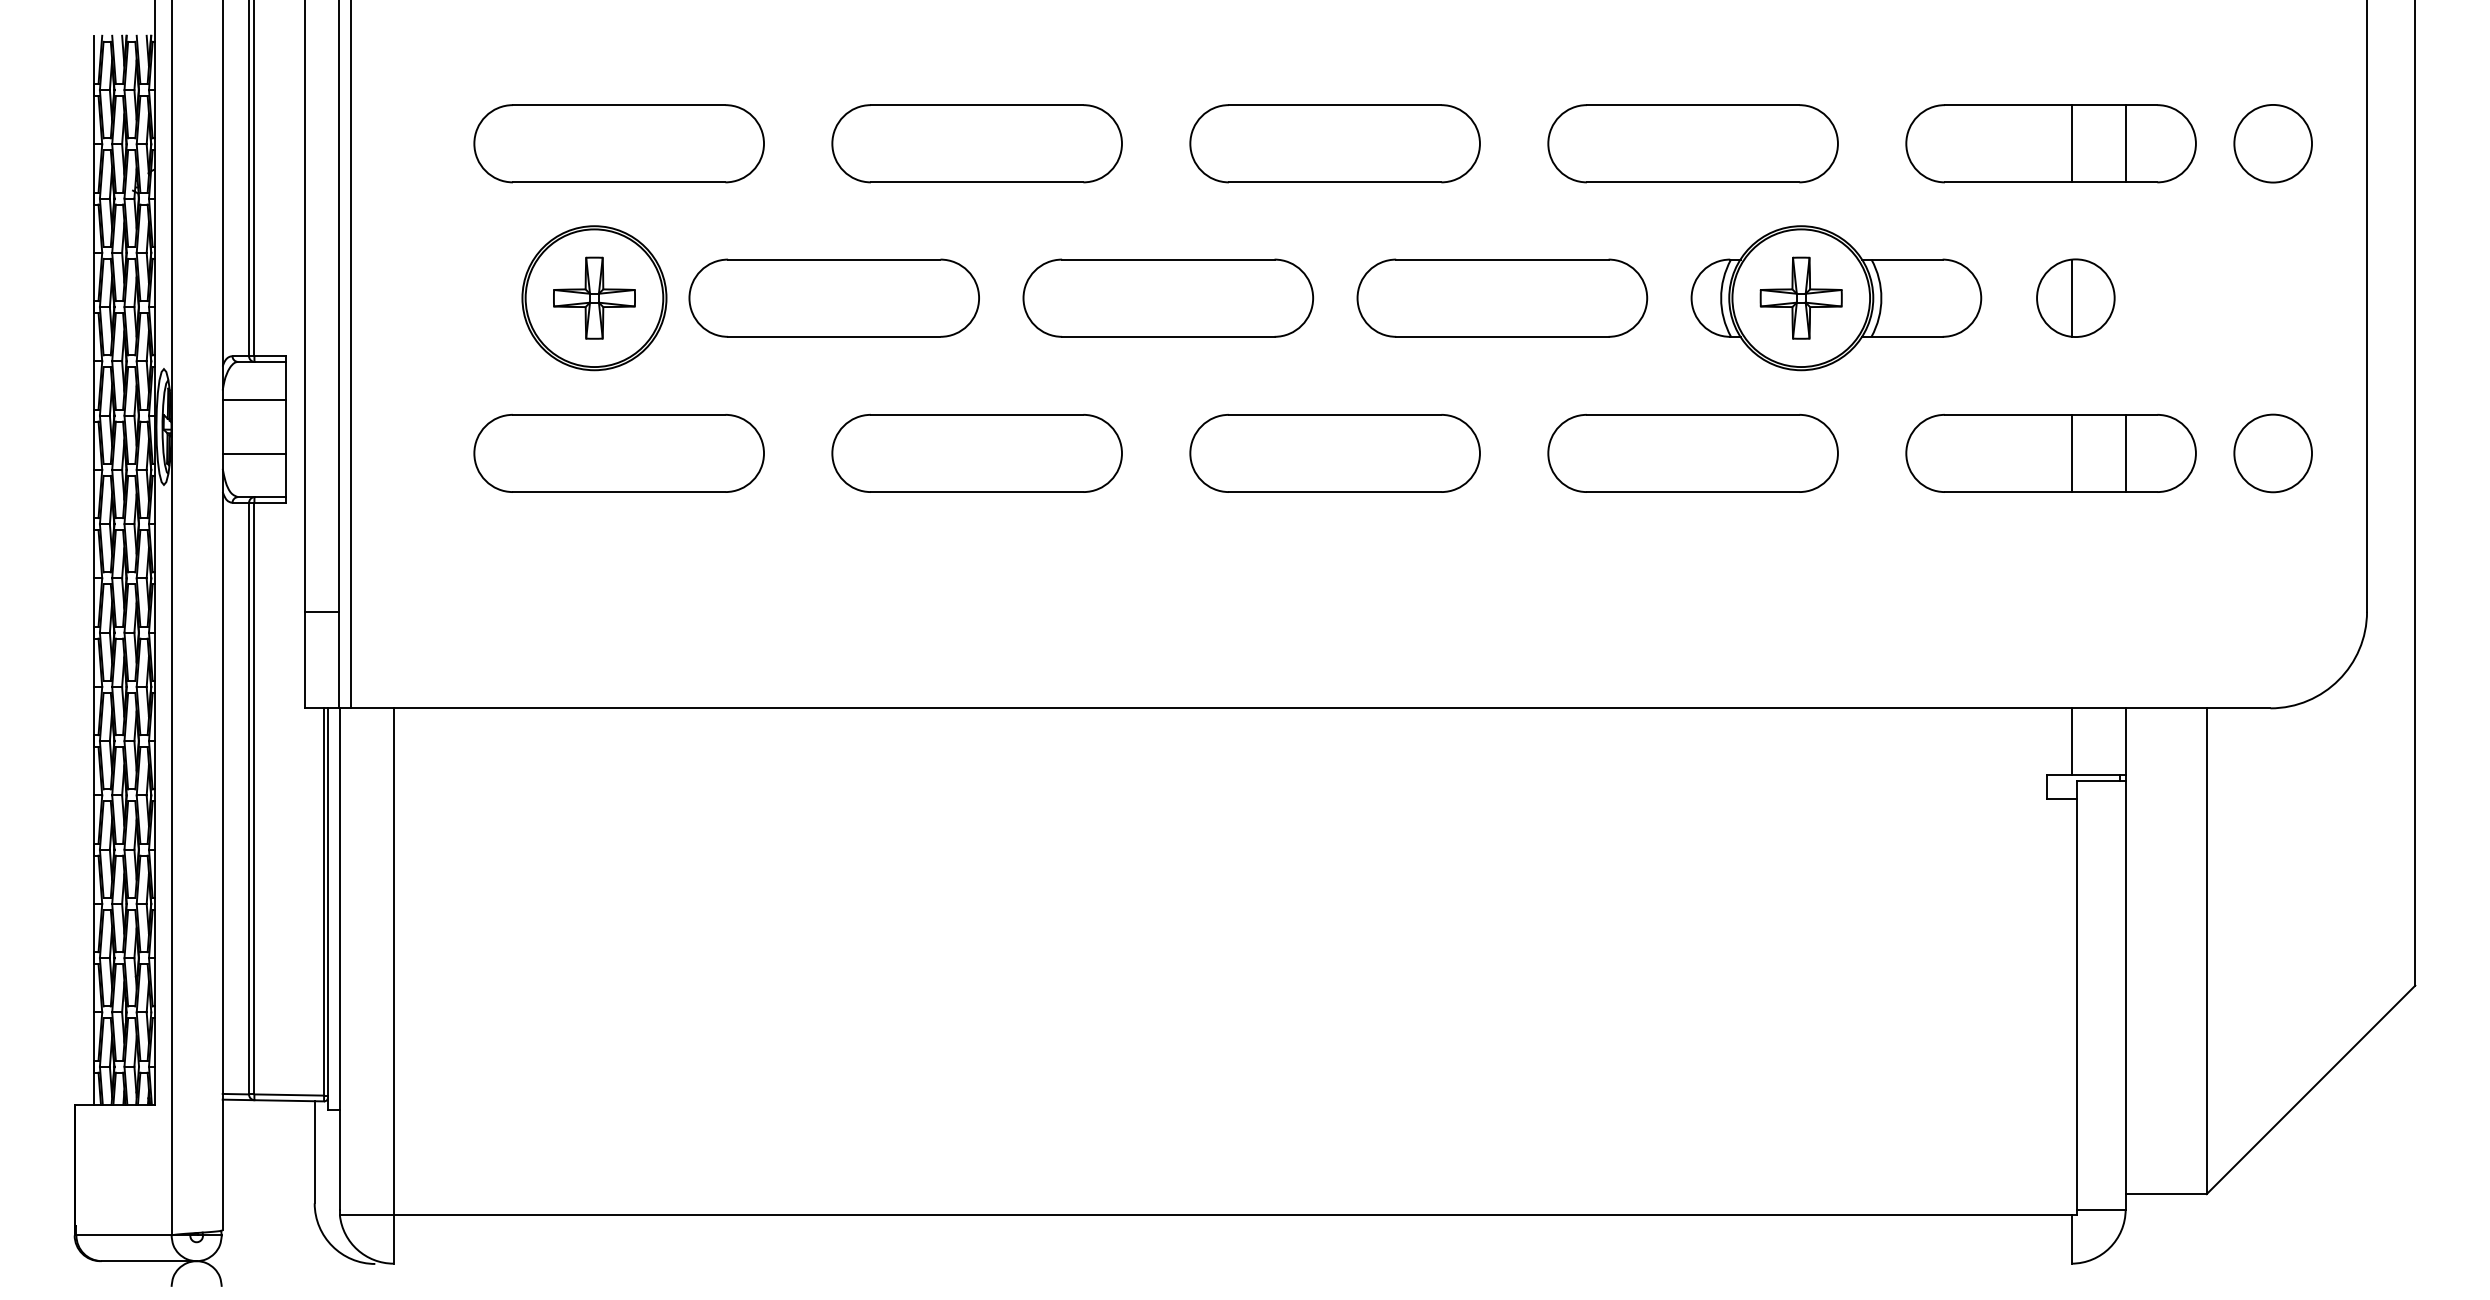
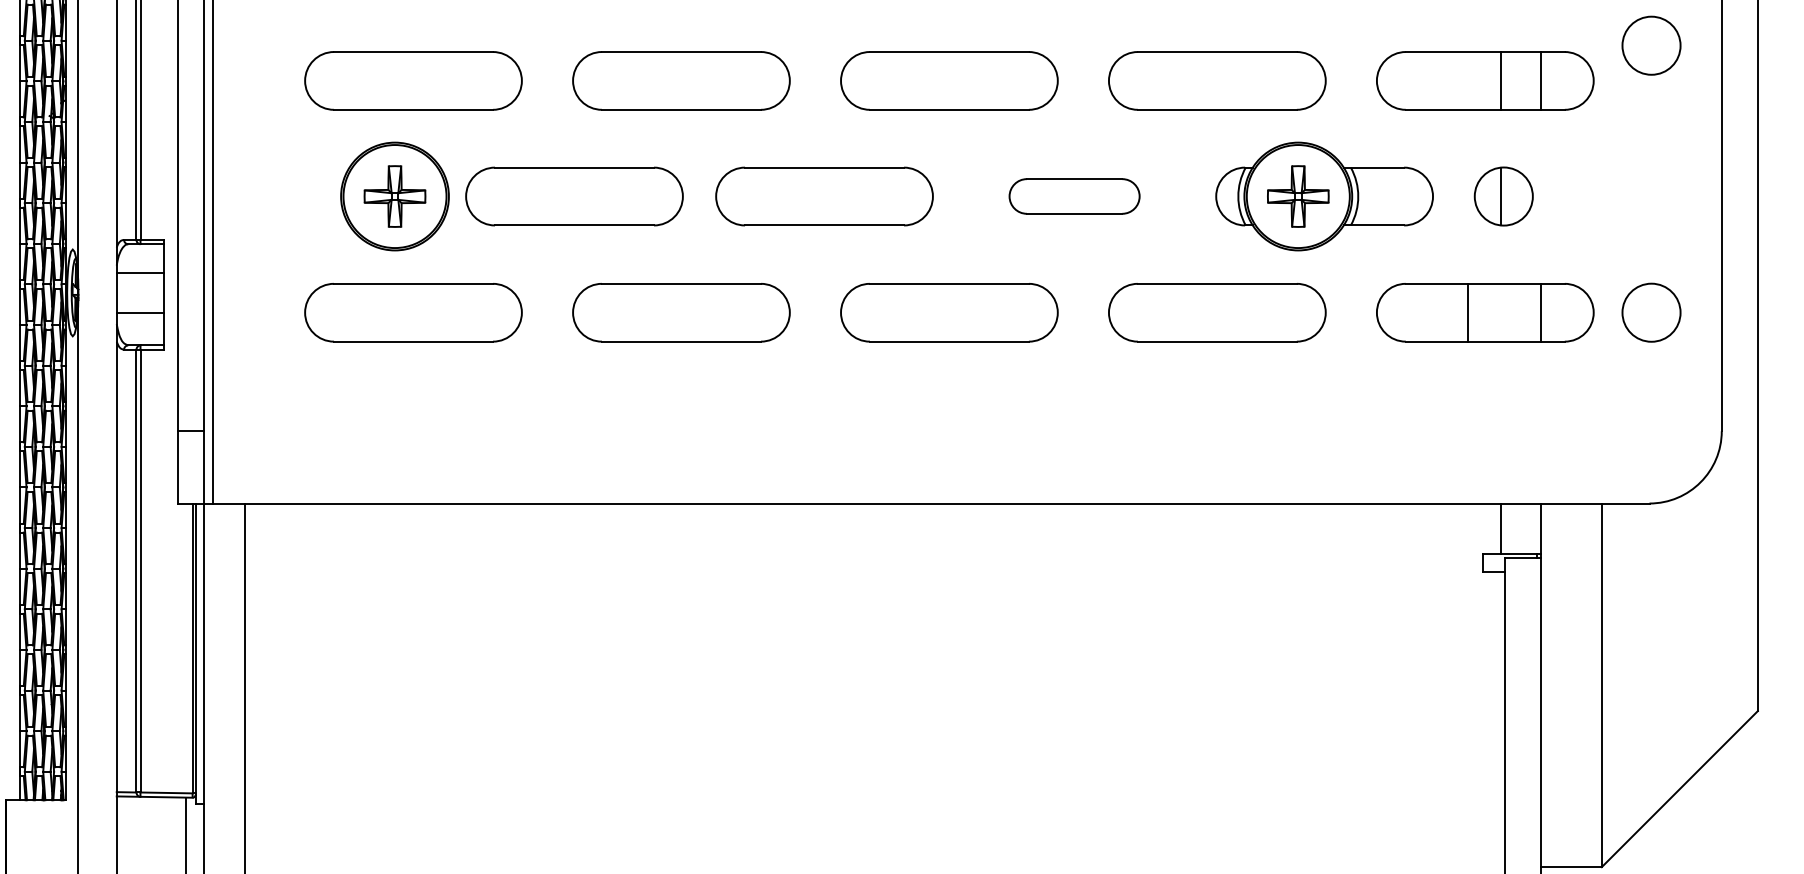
circle: (2272, 143) -> (1651, 45), moved
part: (1502, 297) -> (1074, 196), size x0.6
line: (2071, 453) -> (1467, 312), moved

